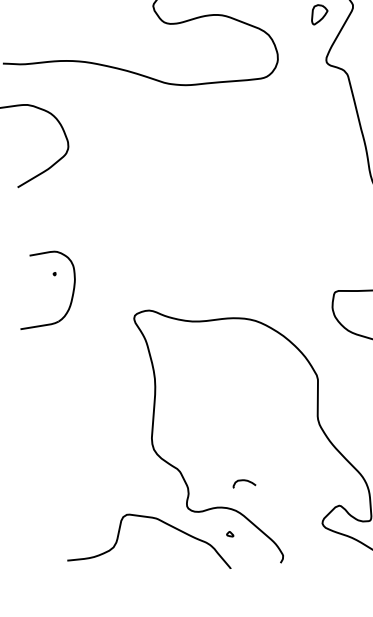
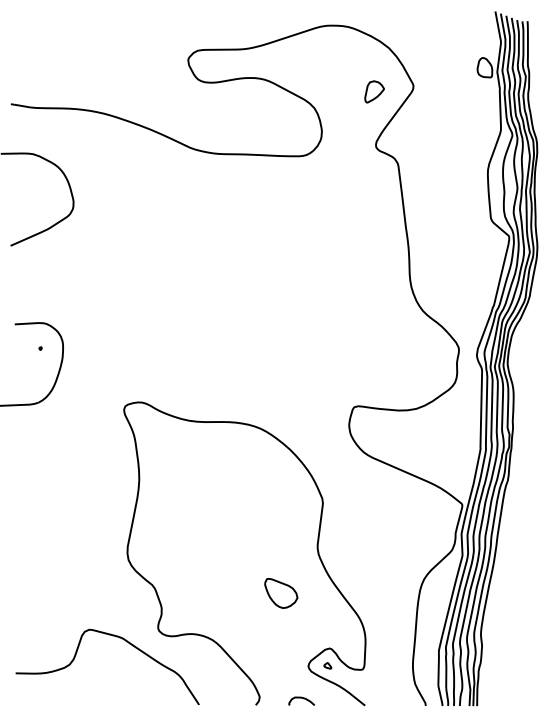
part: (291, 462) -> (281, 593), added
curve: (243, 480) -> (301, 698), moved
part: (229, 534) -> (327, 665), moved

